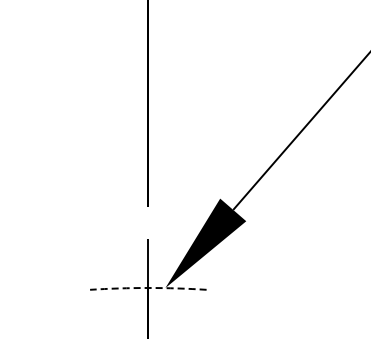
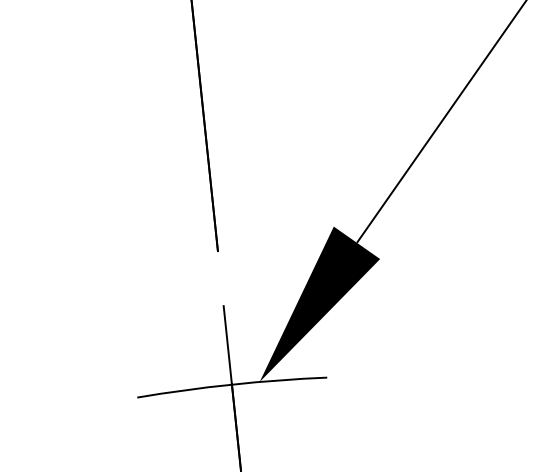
arc: (148, 287) -> (232, 383), dashed -> solid

